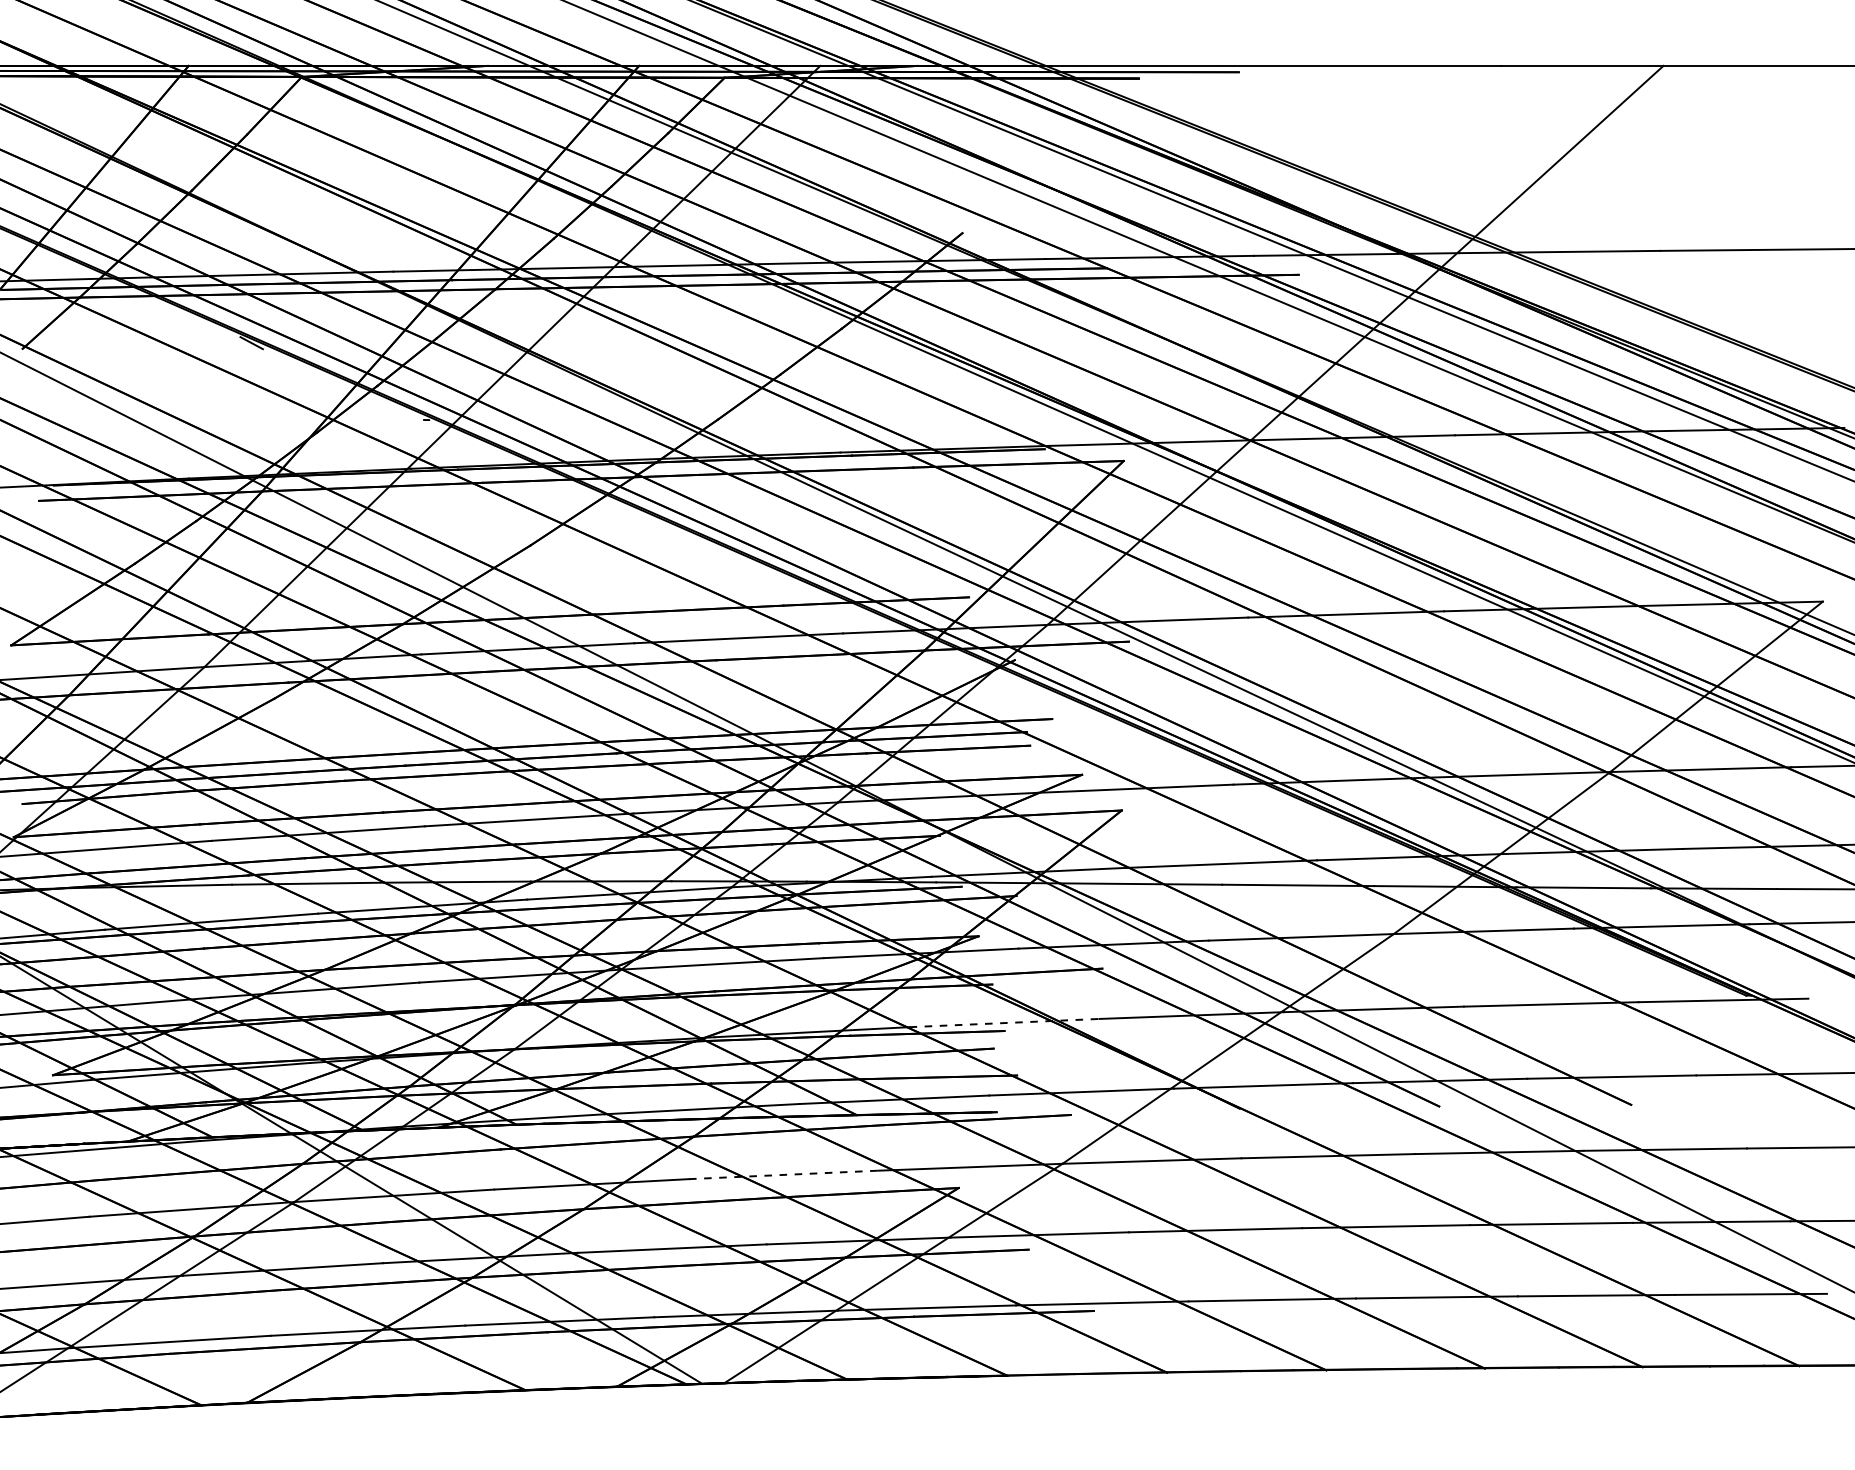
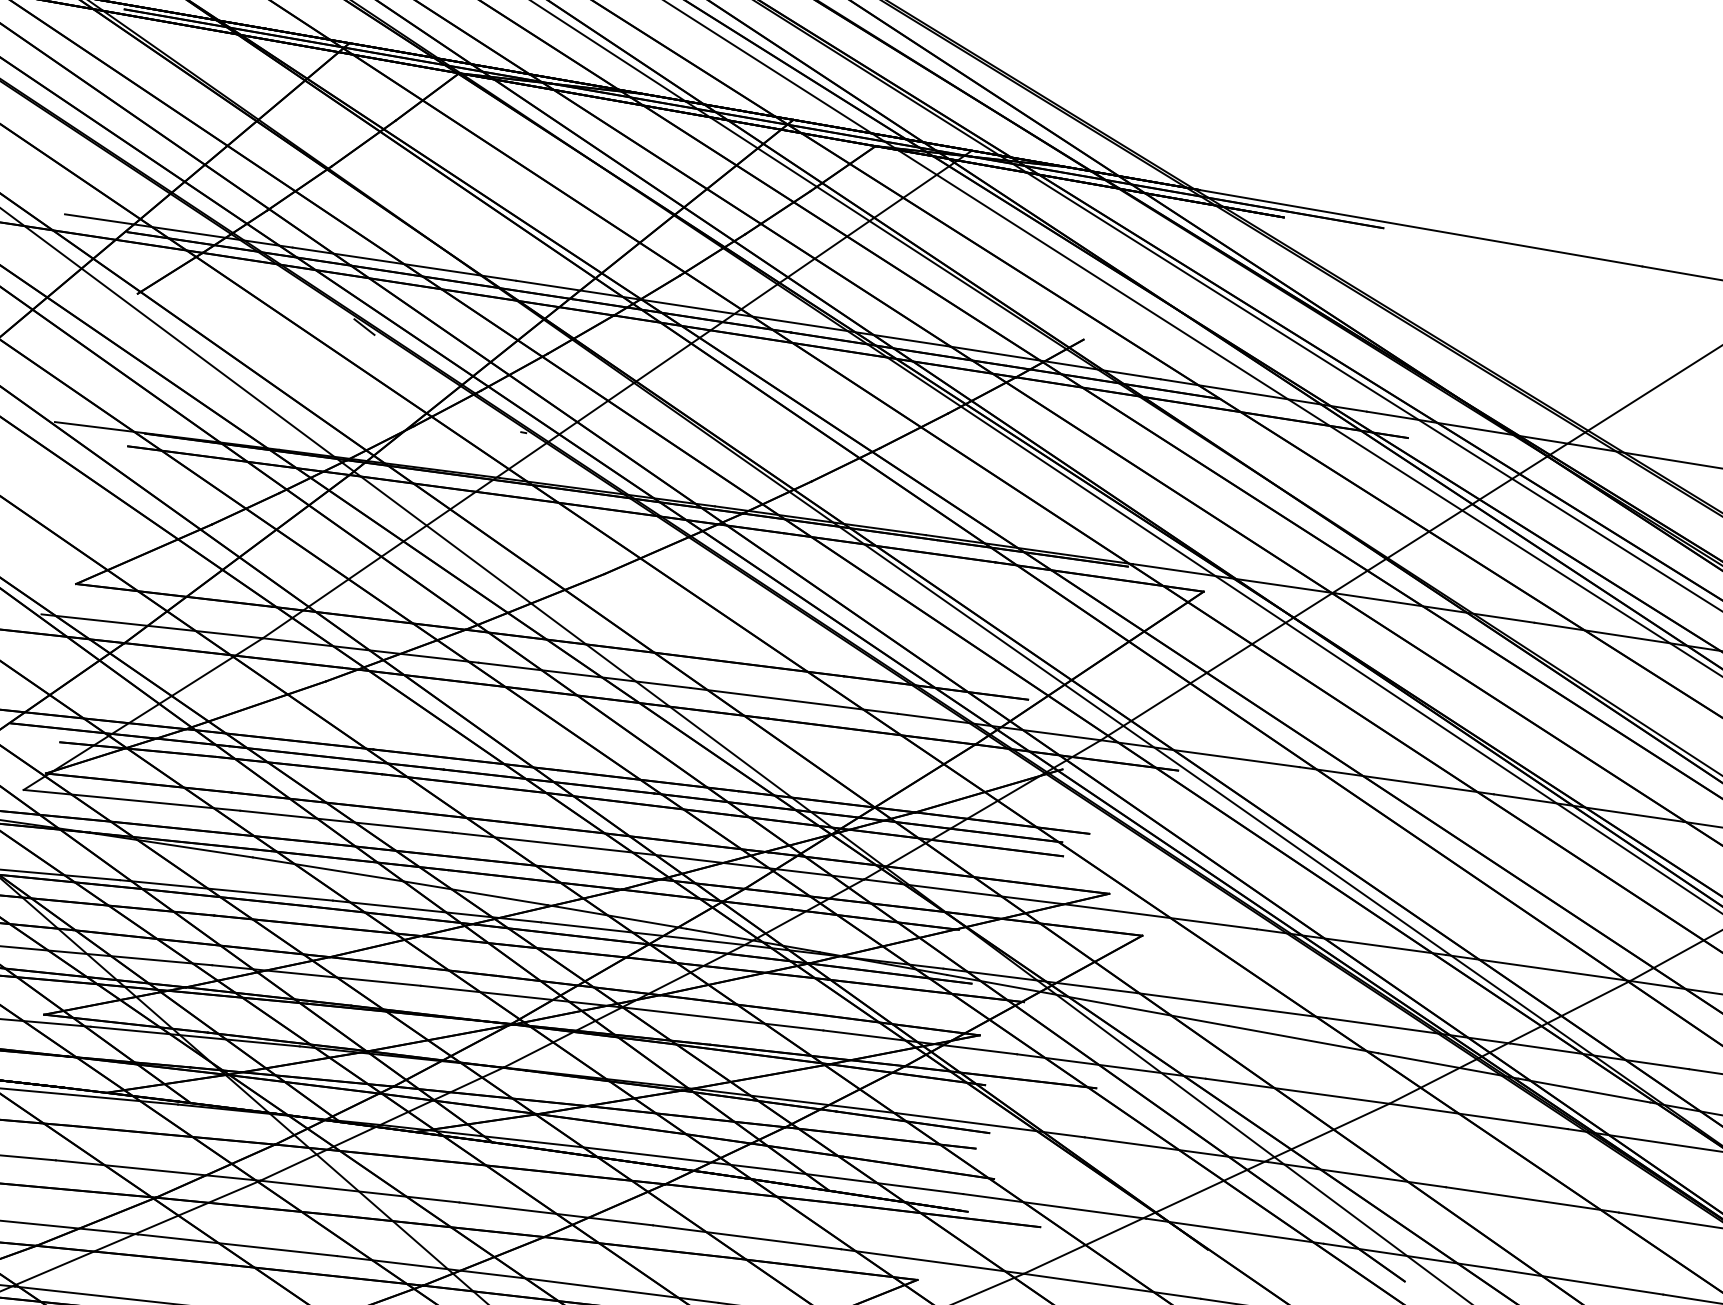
line: (1005, 1023) -> (991, 1125), dashed -> solid
line: (783, 1174) -> (746, 1236), dashed -> solid

